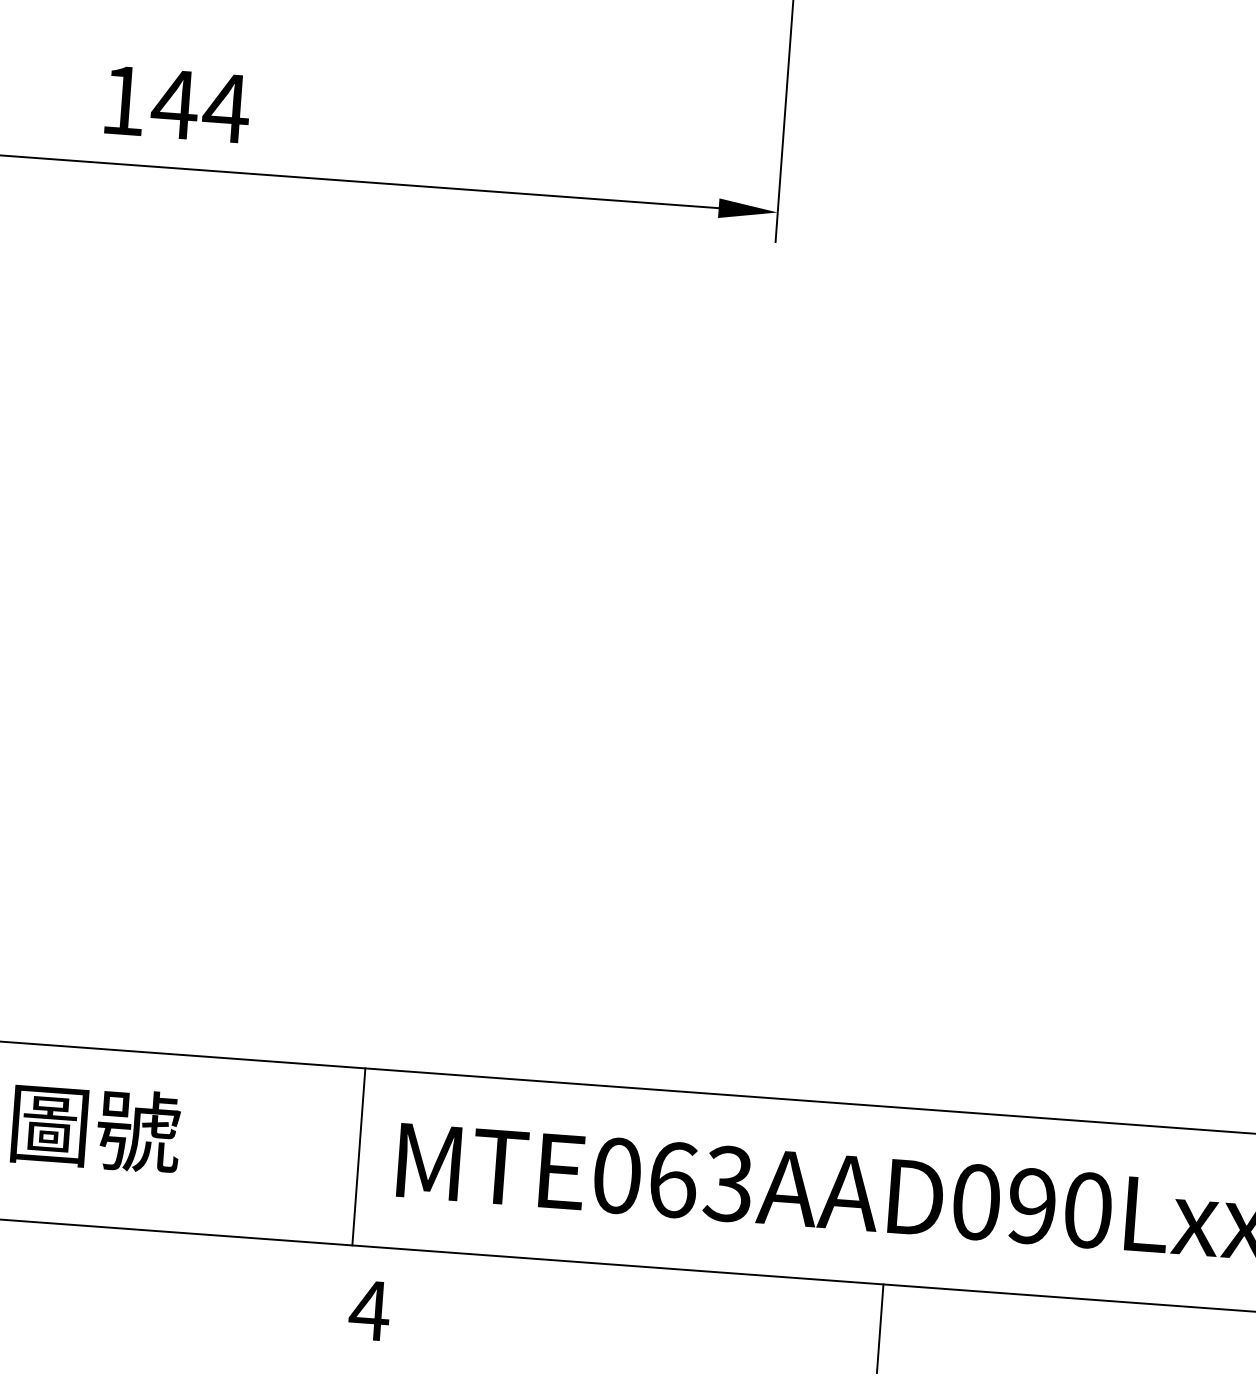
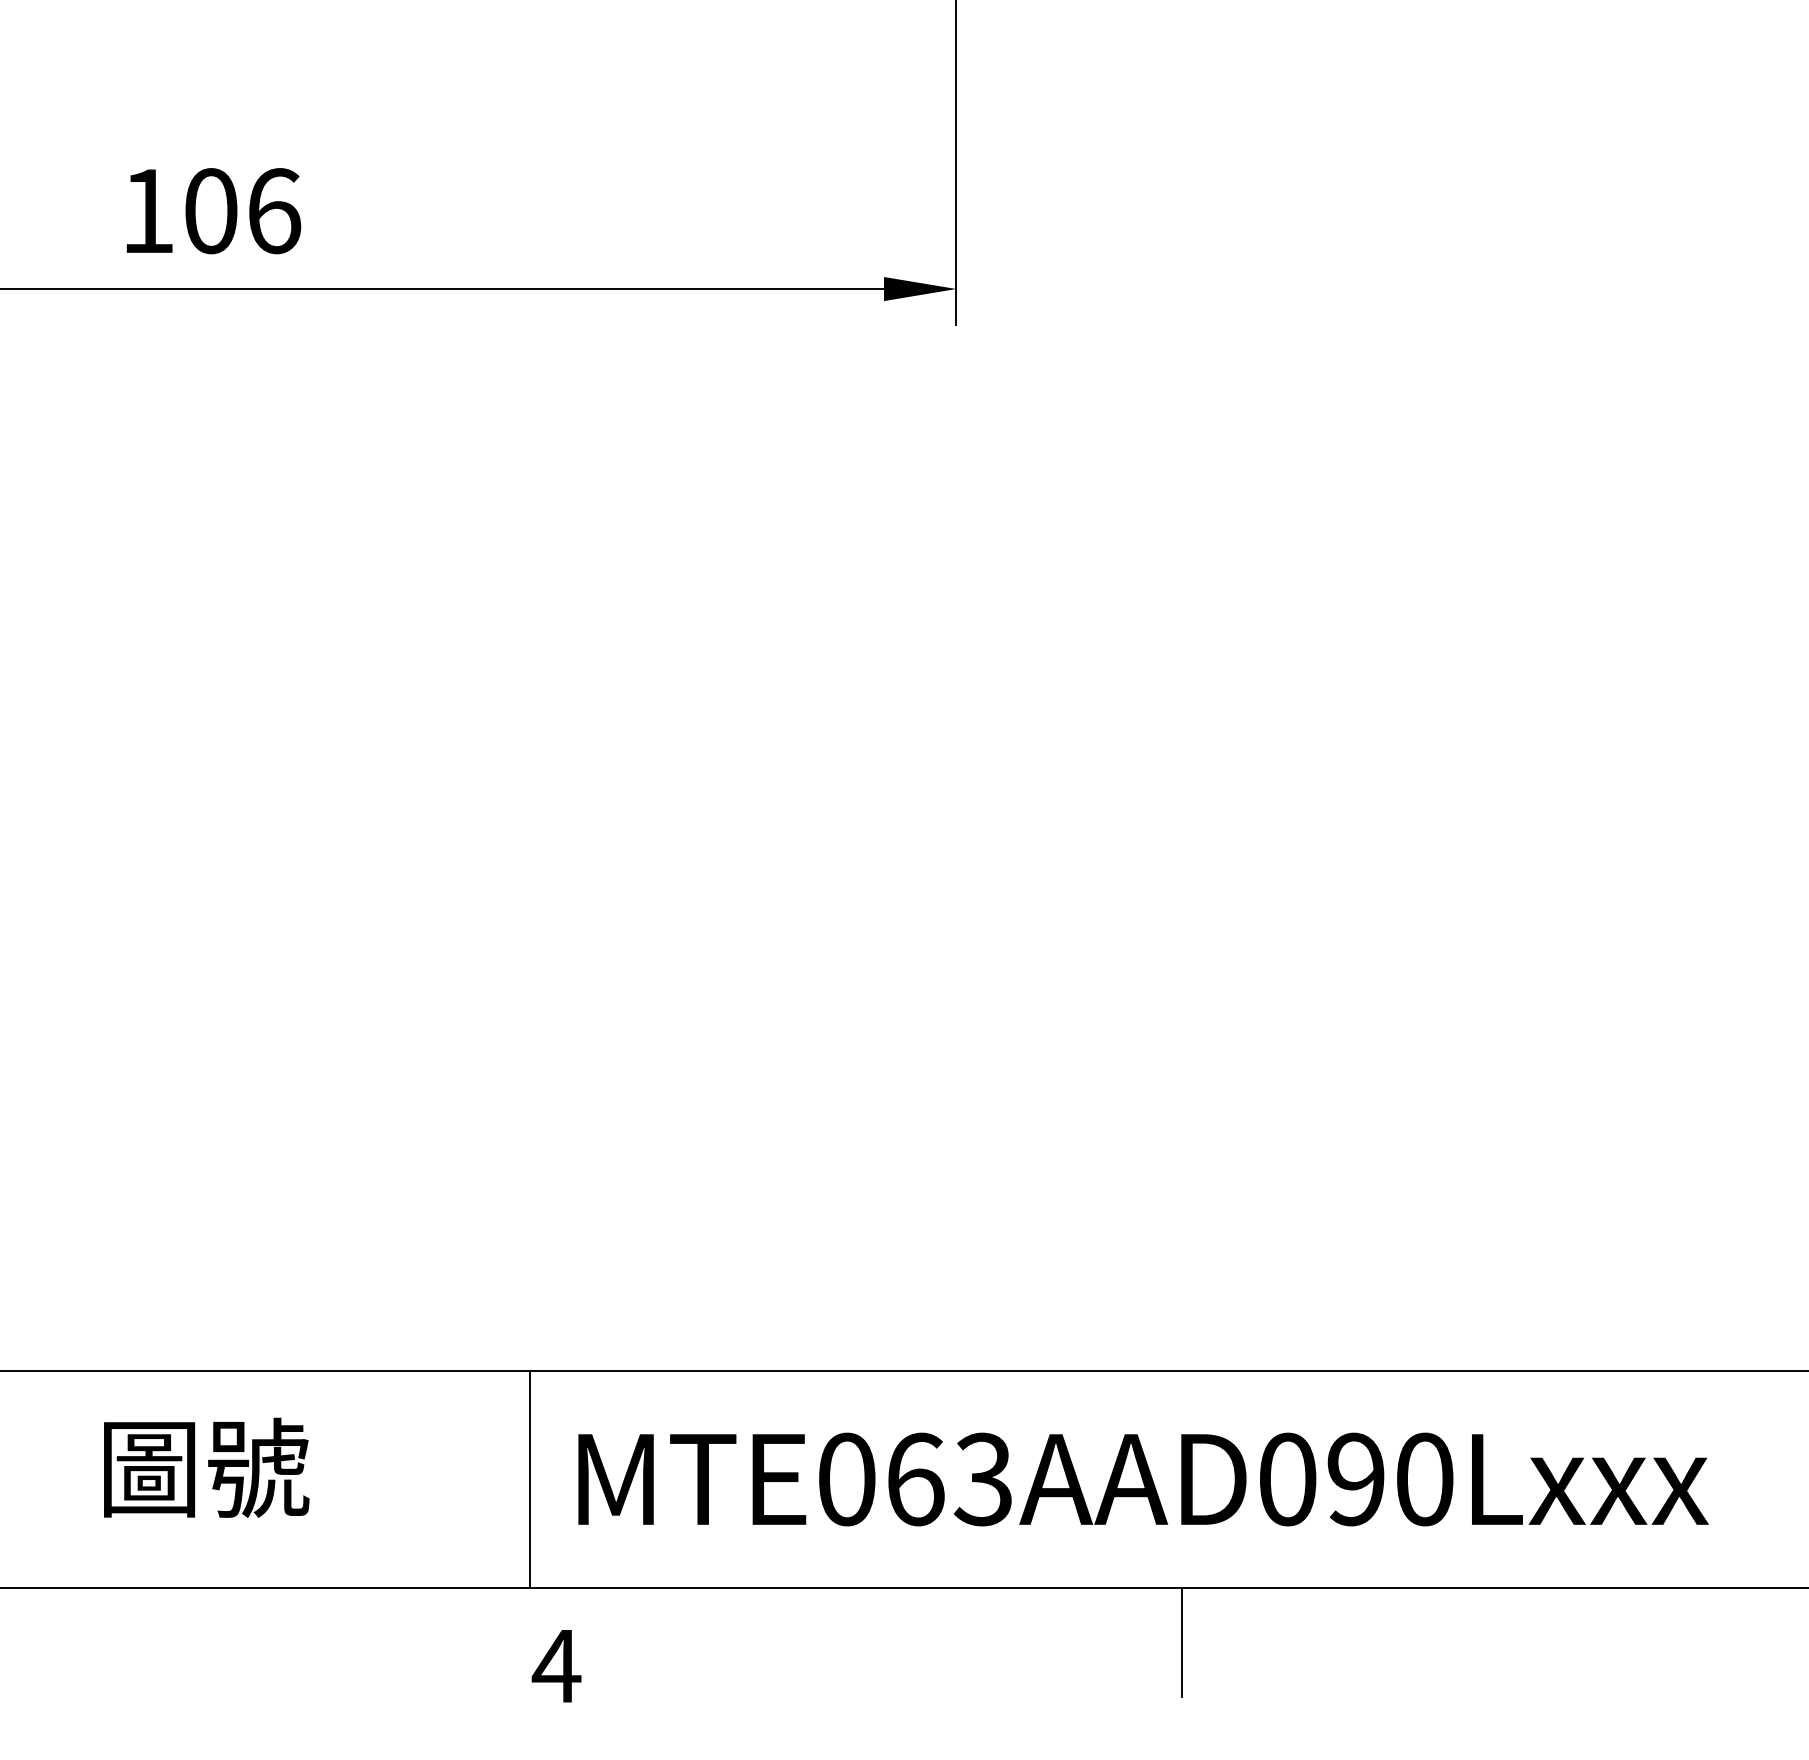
text: (200, 106) -> (242, 211), 144 -> 106

